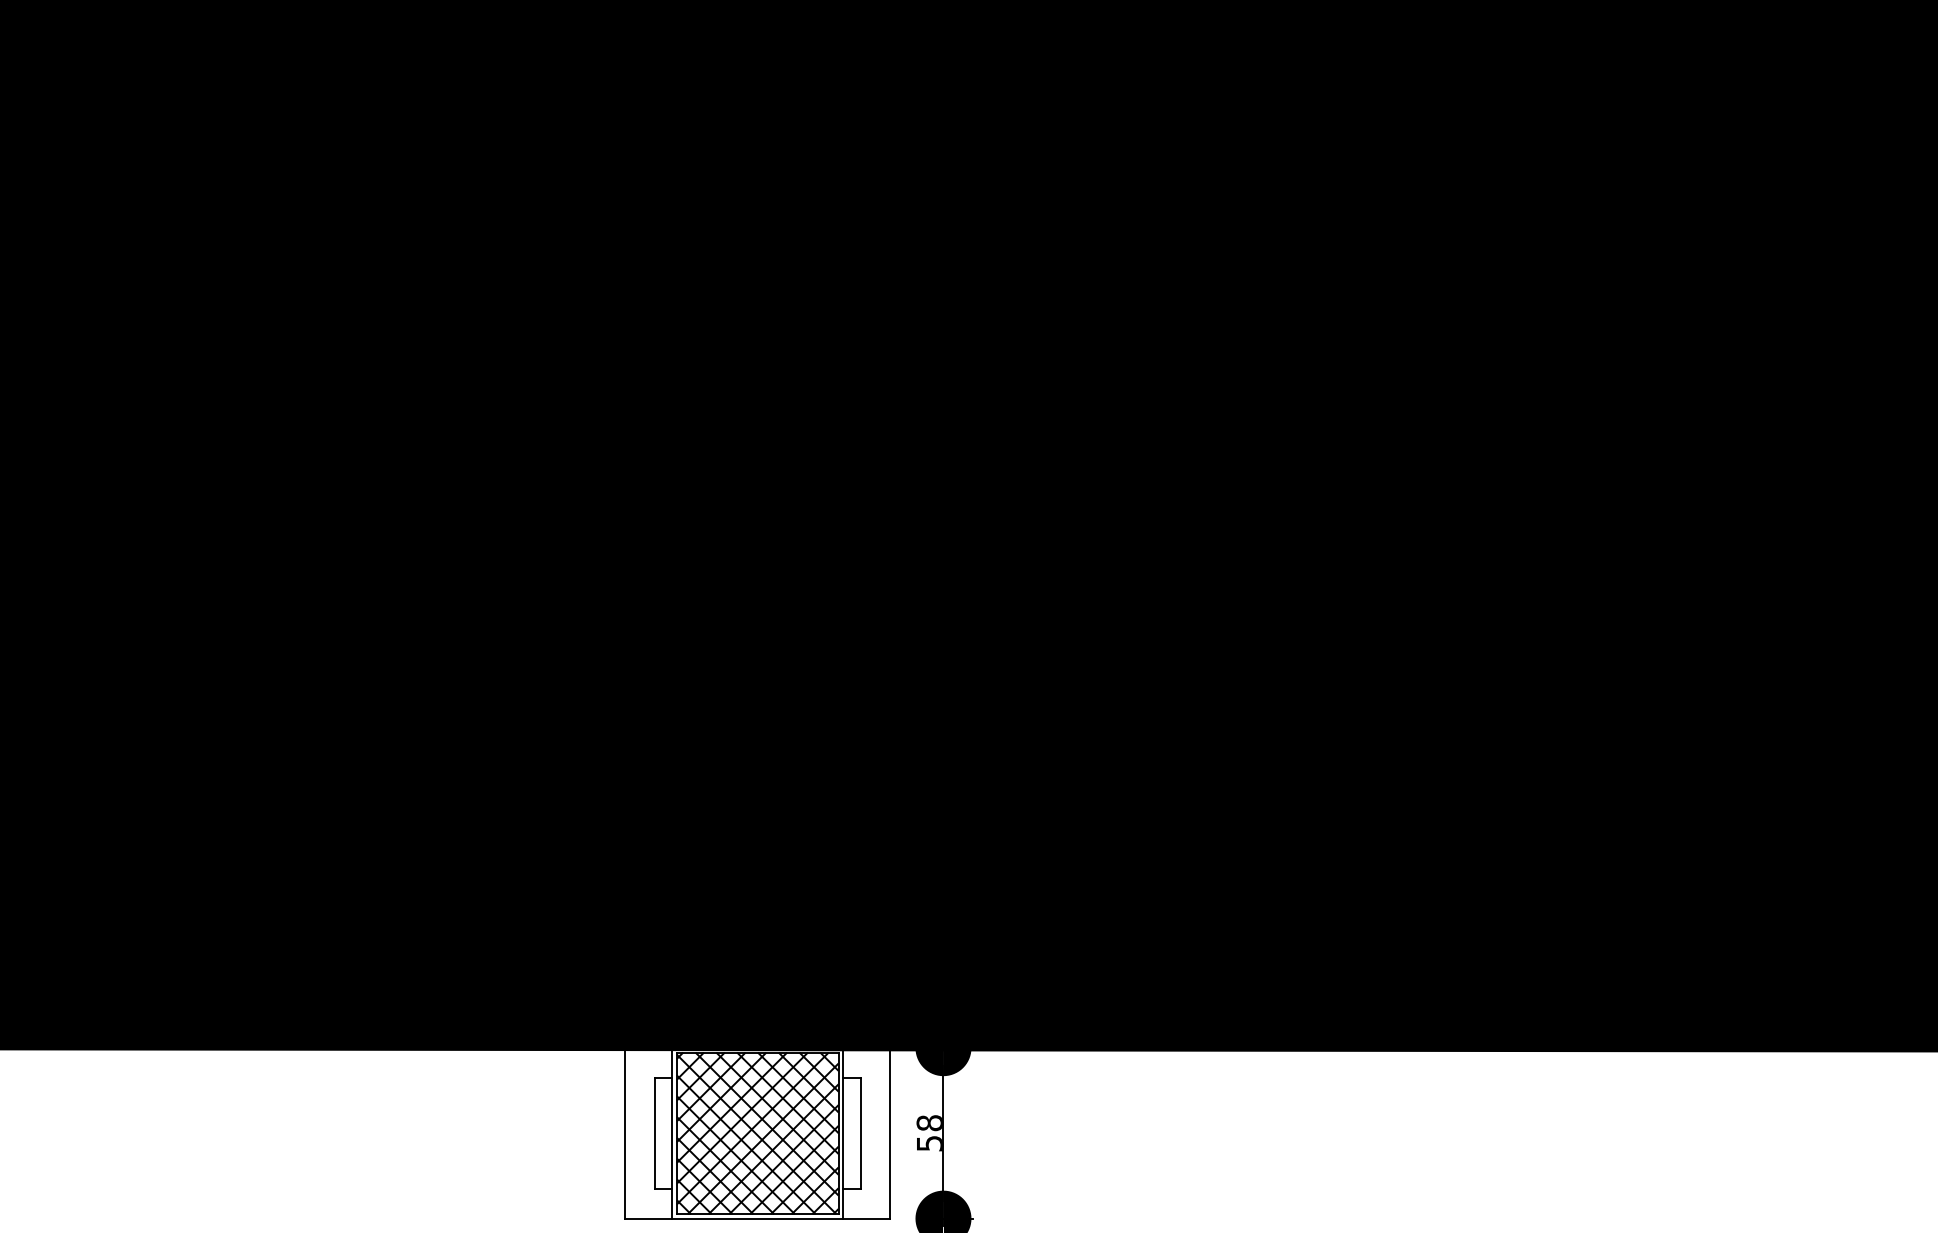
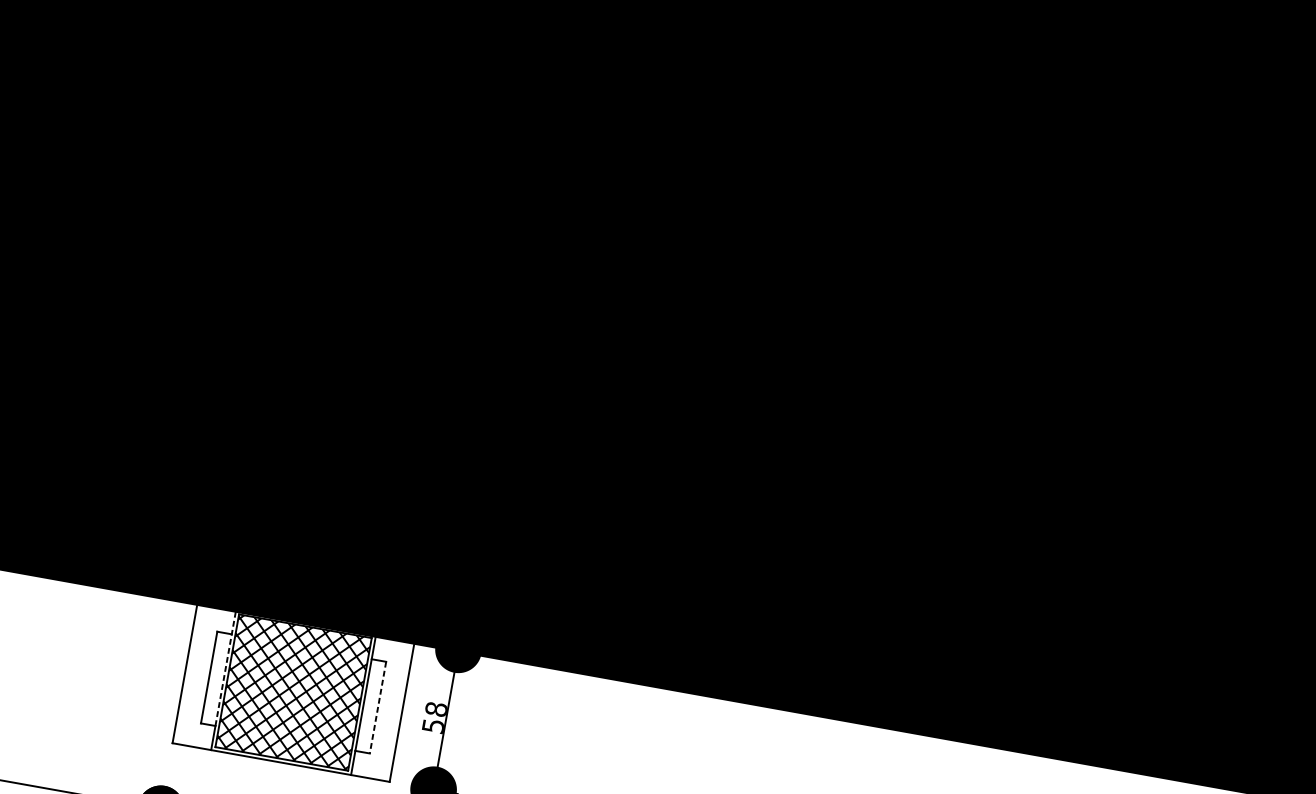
line: (672, 1118) -> (225, 667), solid -> dashed
line: (860, 1133) -> (377, 707), solid -> dashed

